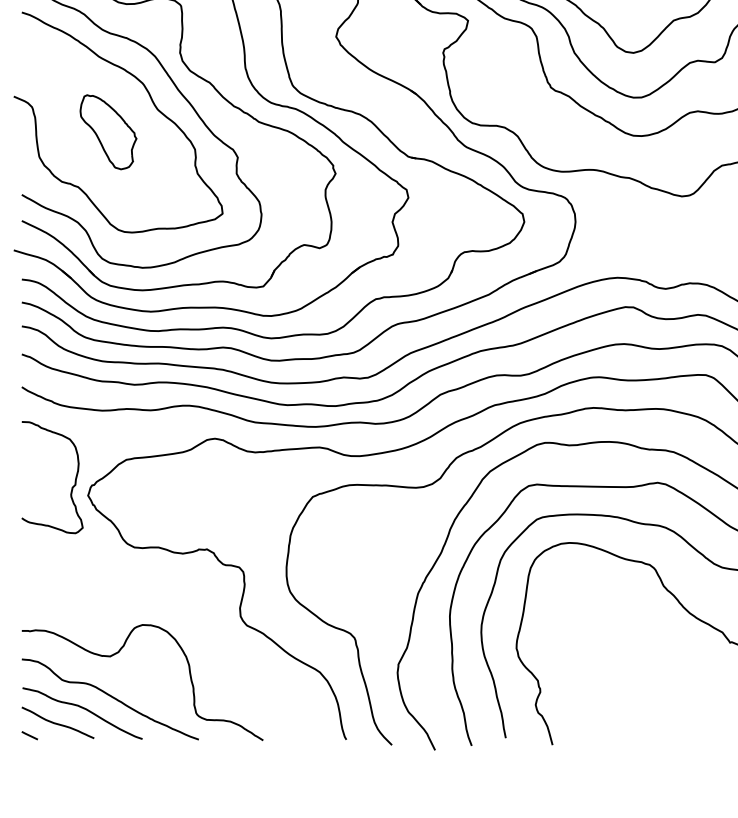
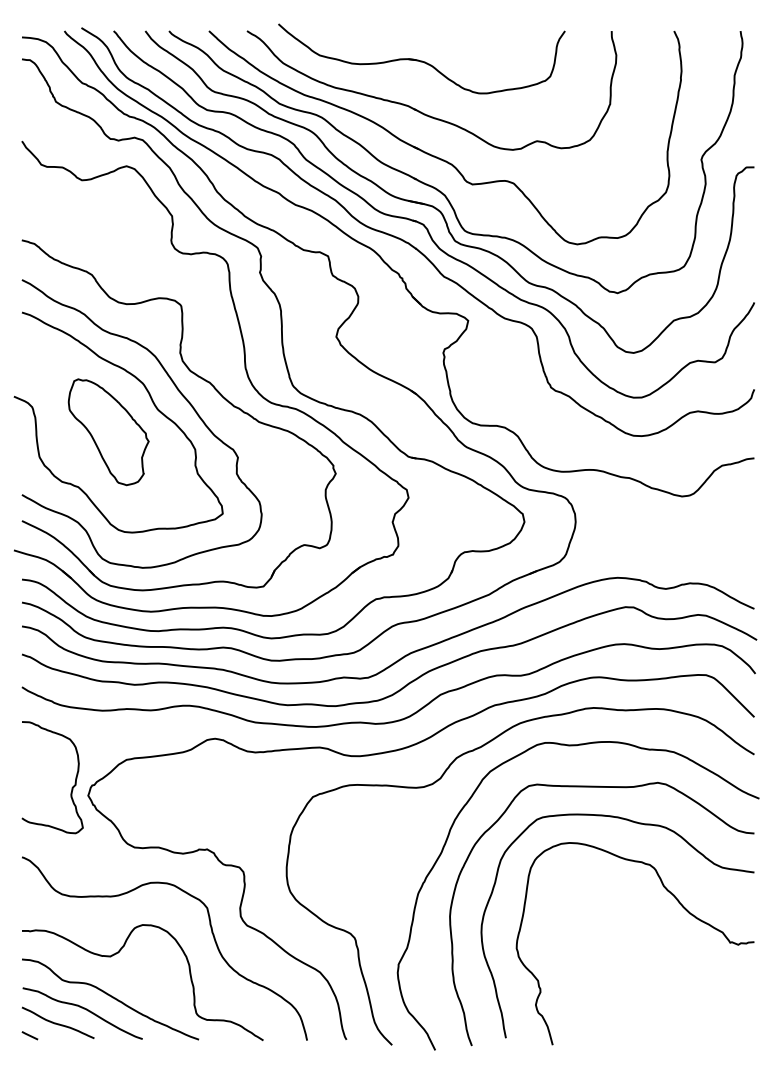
part: (108, 132) -> (108, 432), size x1.43
curve: (211, 633) -> (211, 933), added

